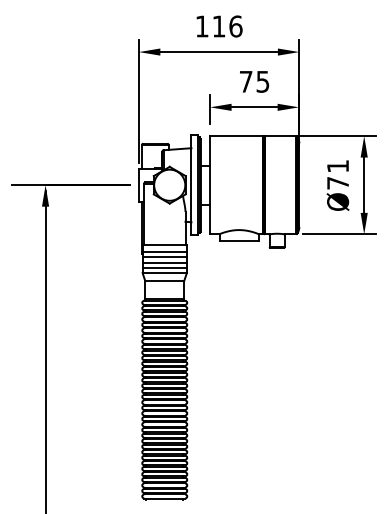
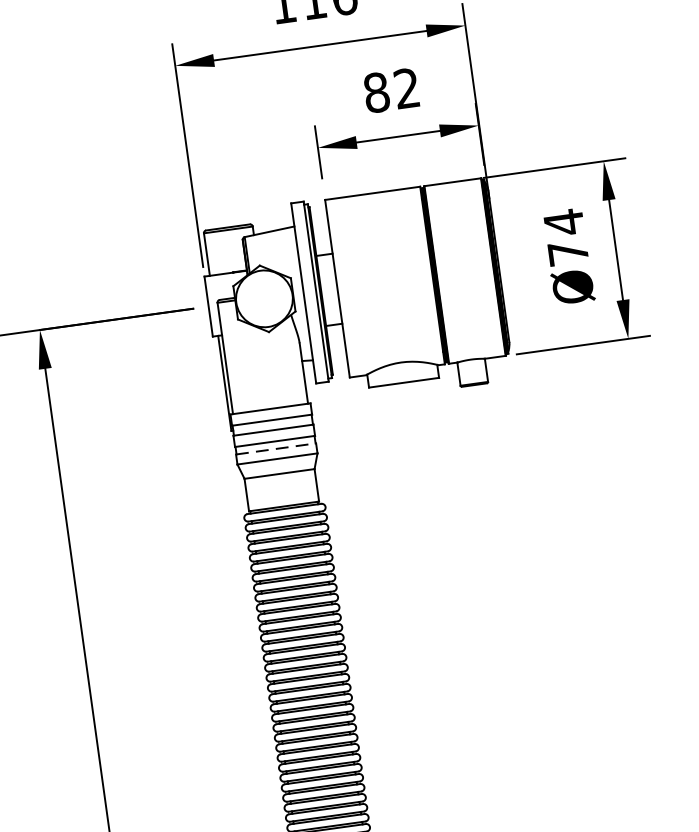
text: (254, 81) -> (391, 90), 75 -> 82
text: (337, 166) -> (563, 222), Ø71 -> Ø74
line: (165, 267) -> (277, 448), solid -> dashed

